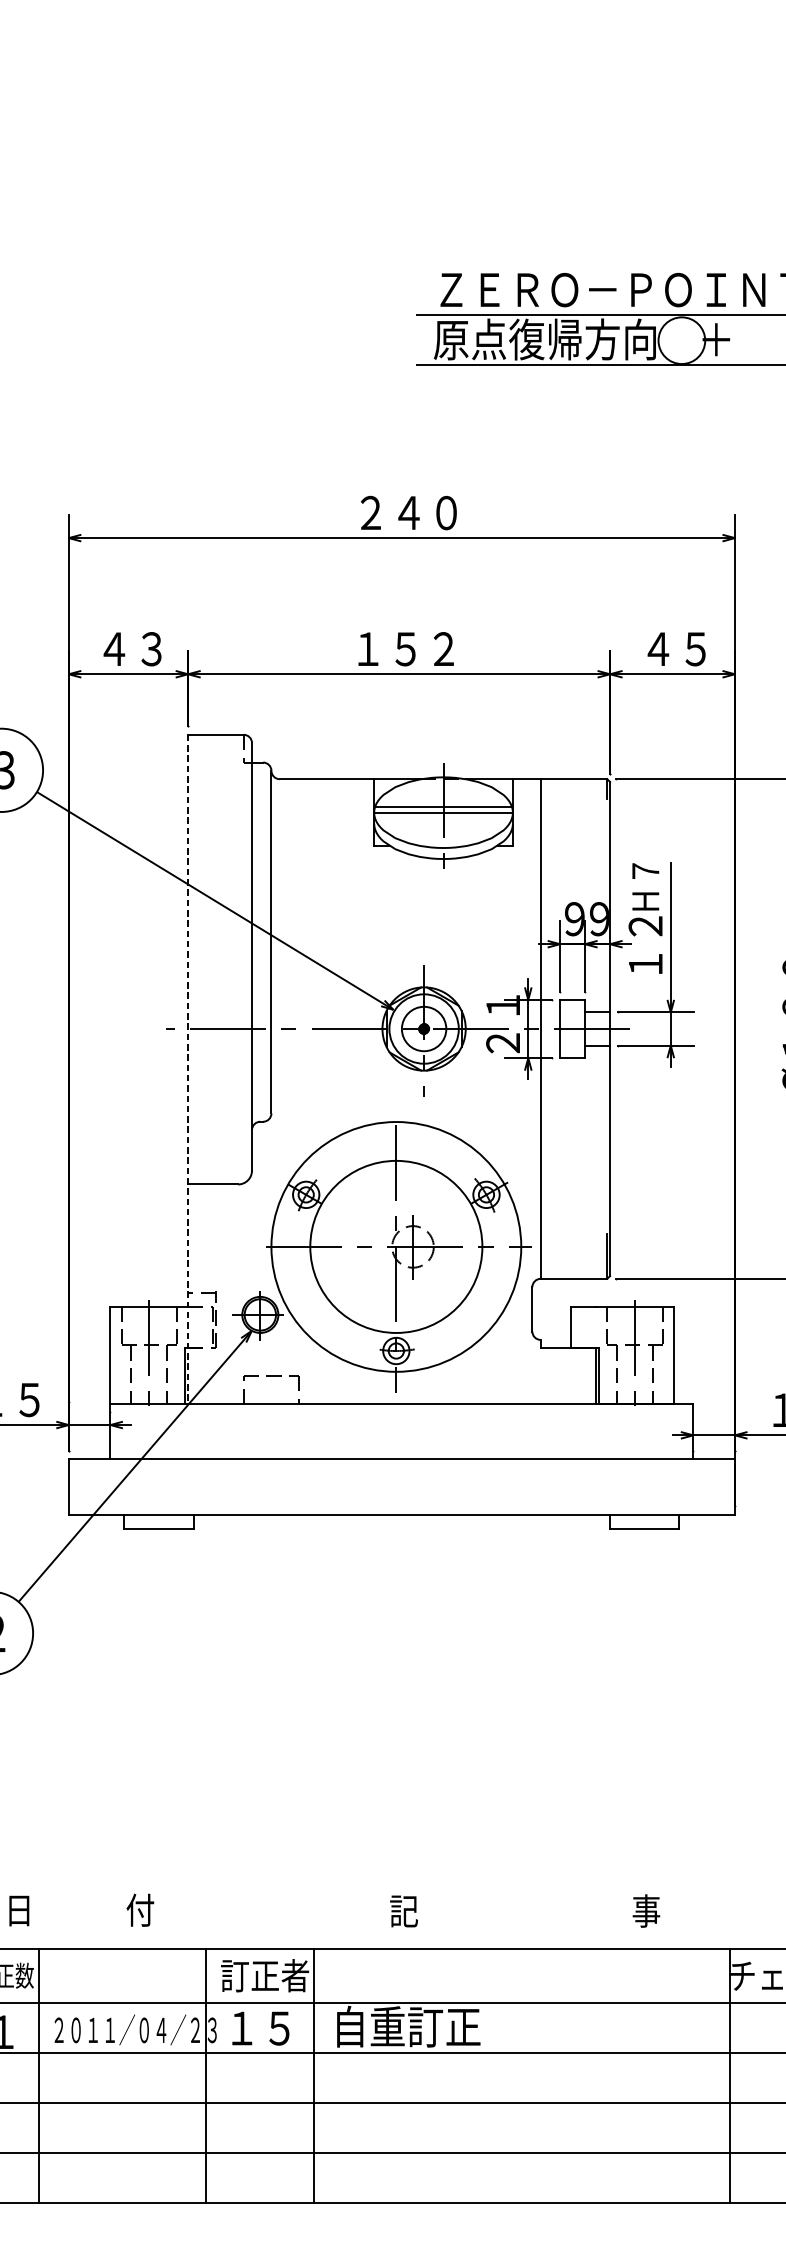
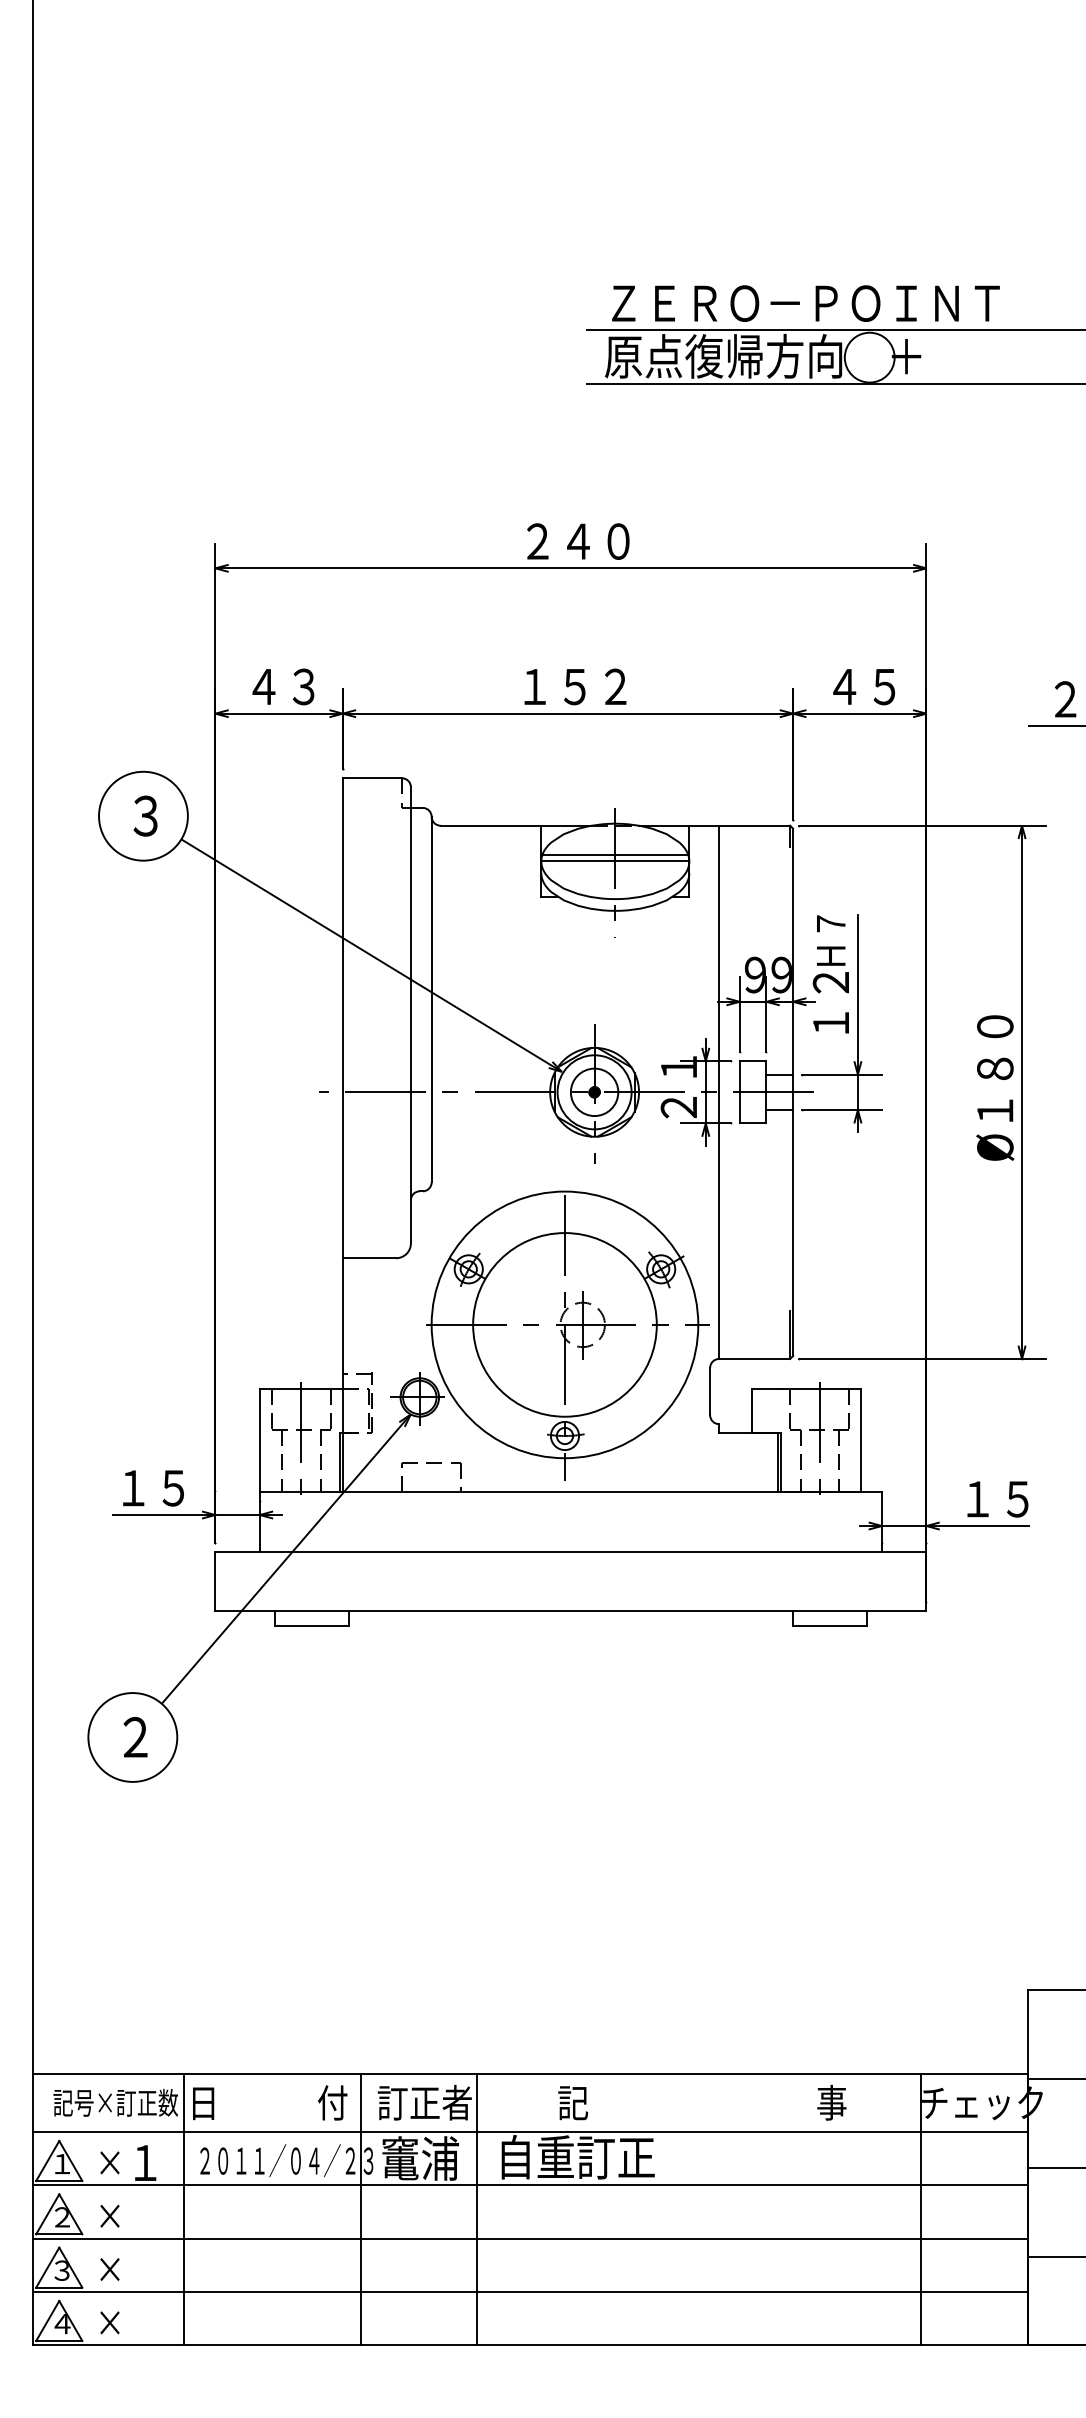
line: (187, 1069) -> (342, 1135), dashed -> solid
text: (82, 1909) -> (270, 2102), moved
text: (525, 1910) -> (702, 2102), moved
text: (261, 2027) -> (420, 2158), １５ -> 竃浦

